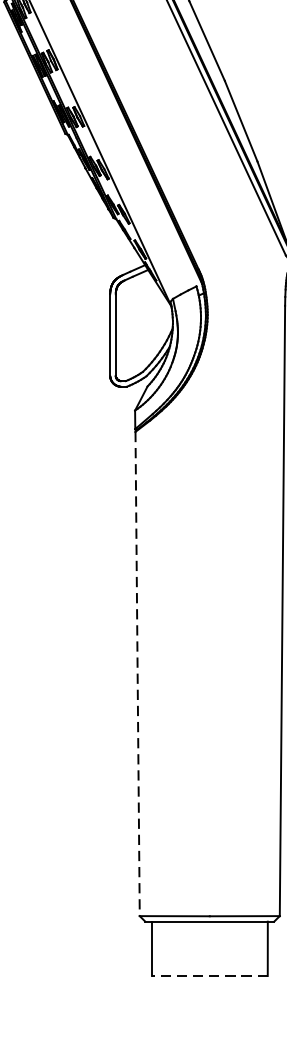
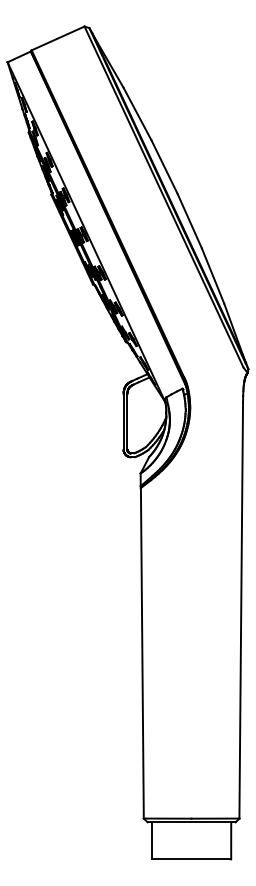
line: (137, 674) -> (142, 653), dashed -> solid
line: (209, 976) -> (191, 859), dashed -> solid

